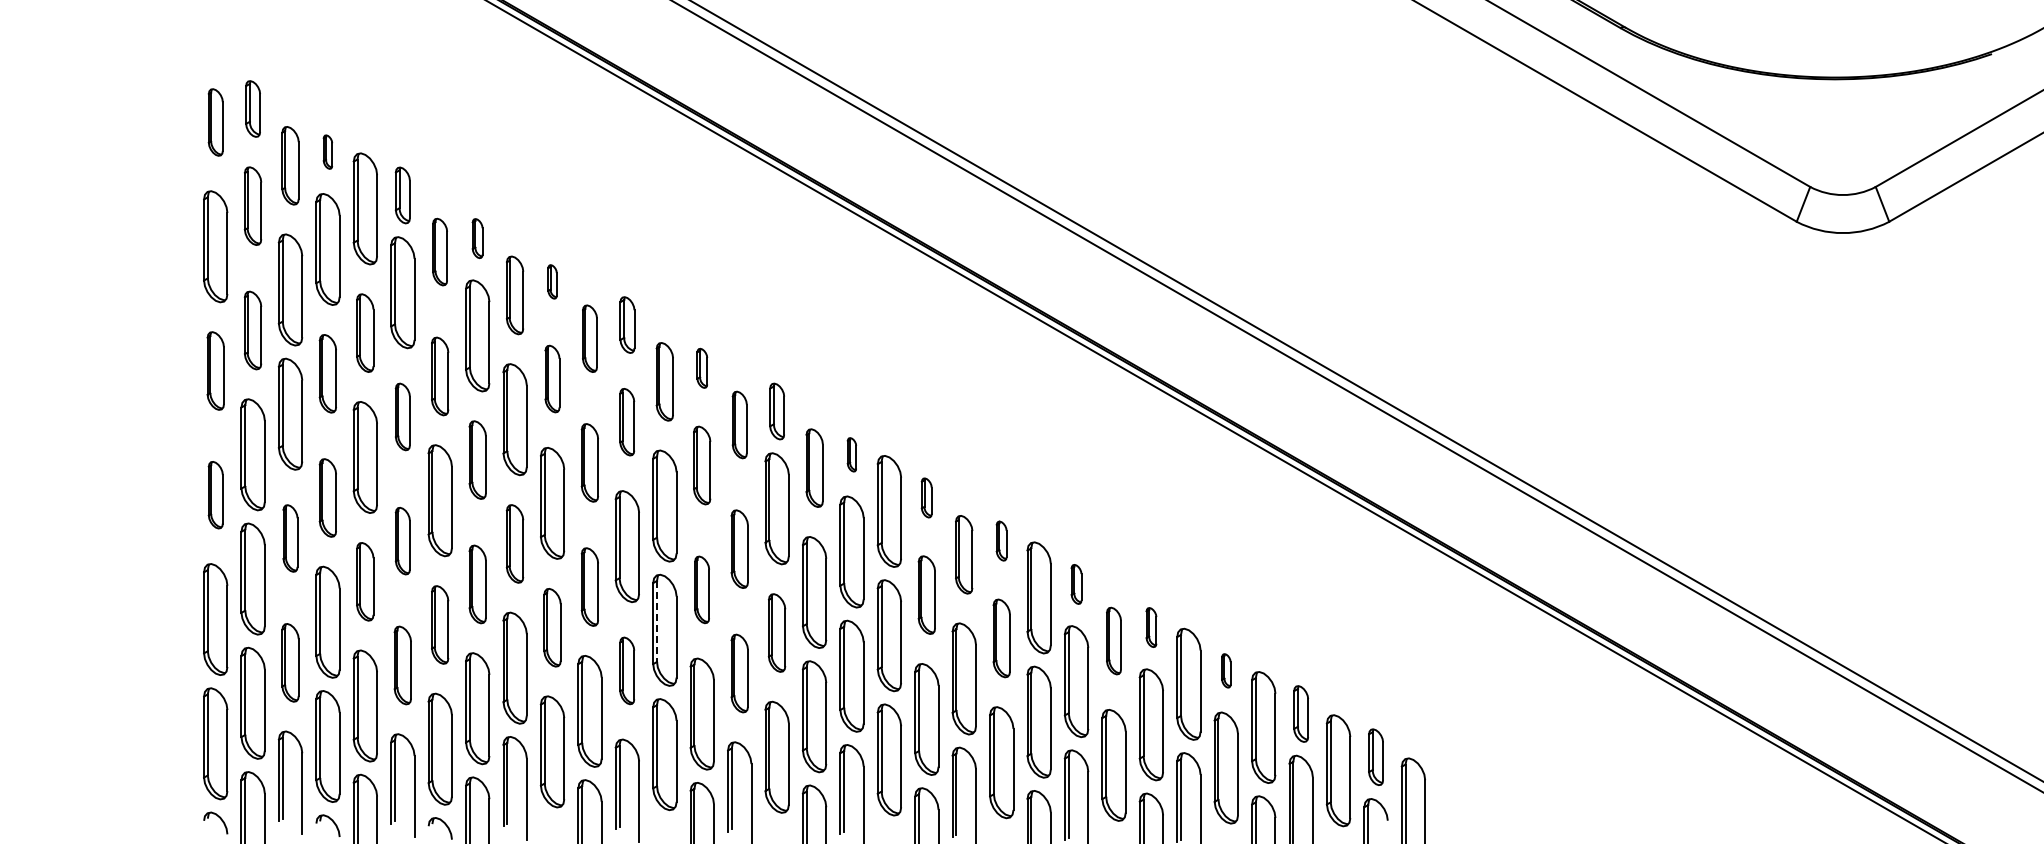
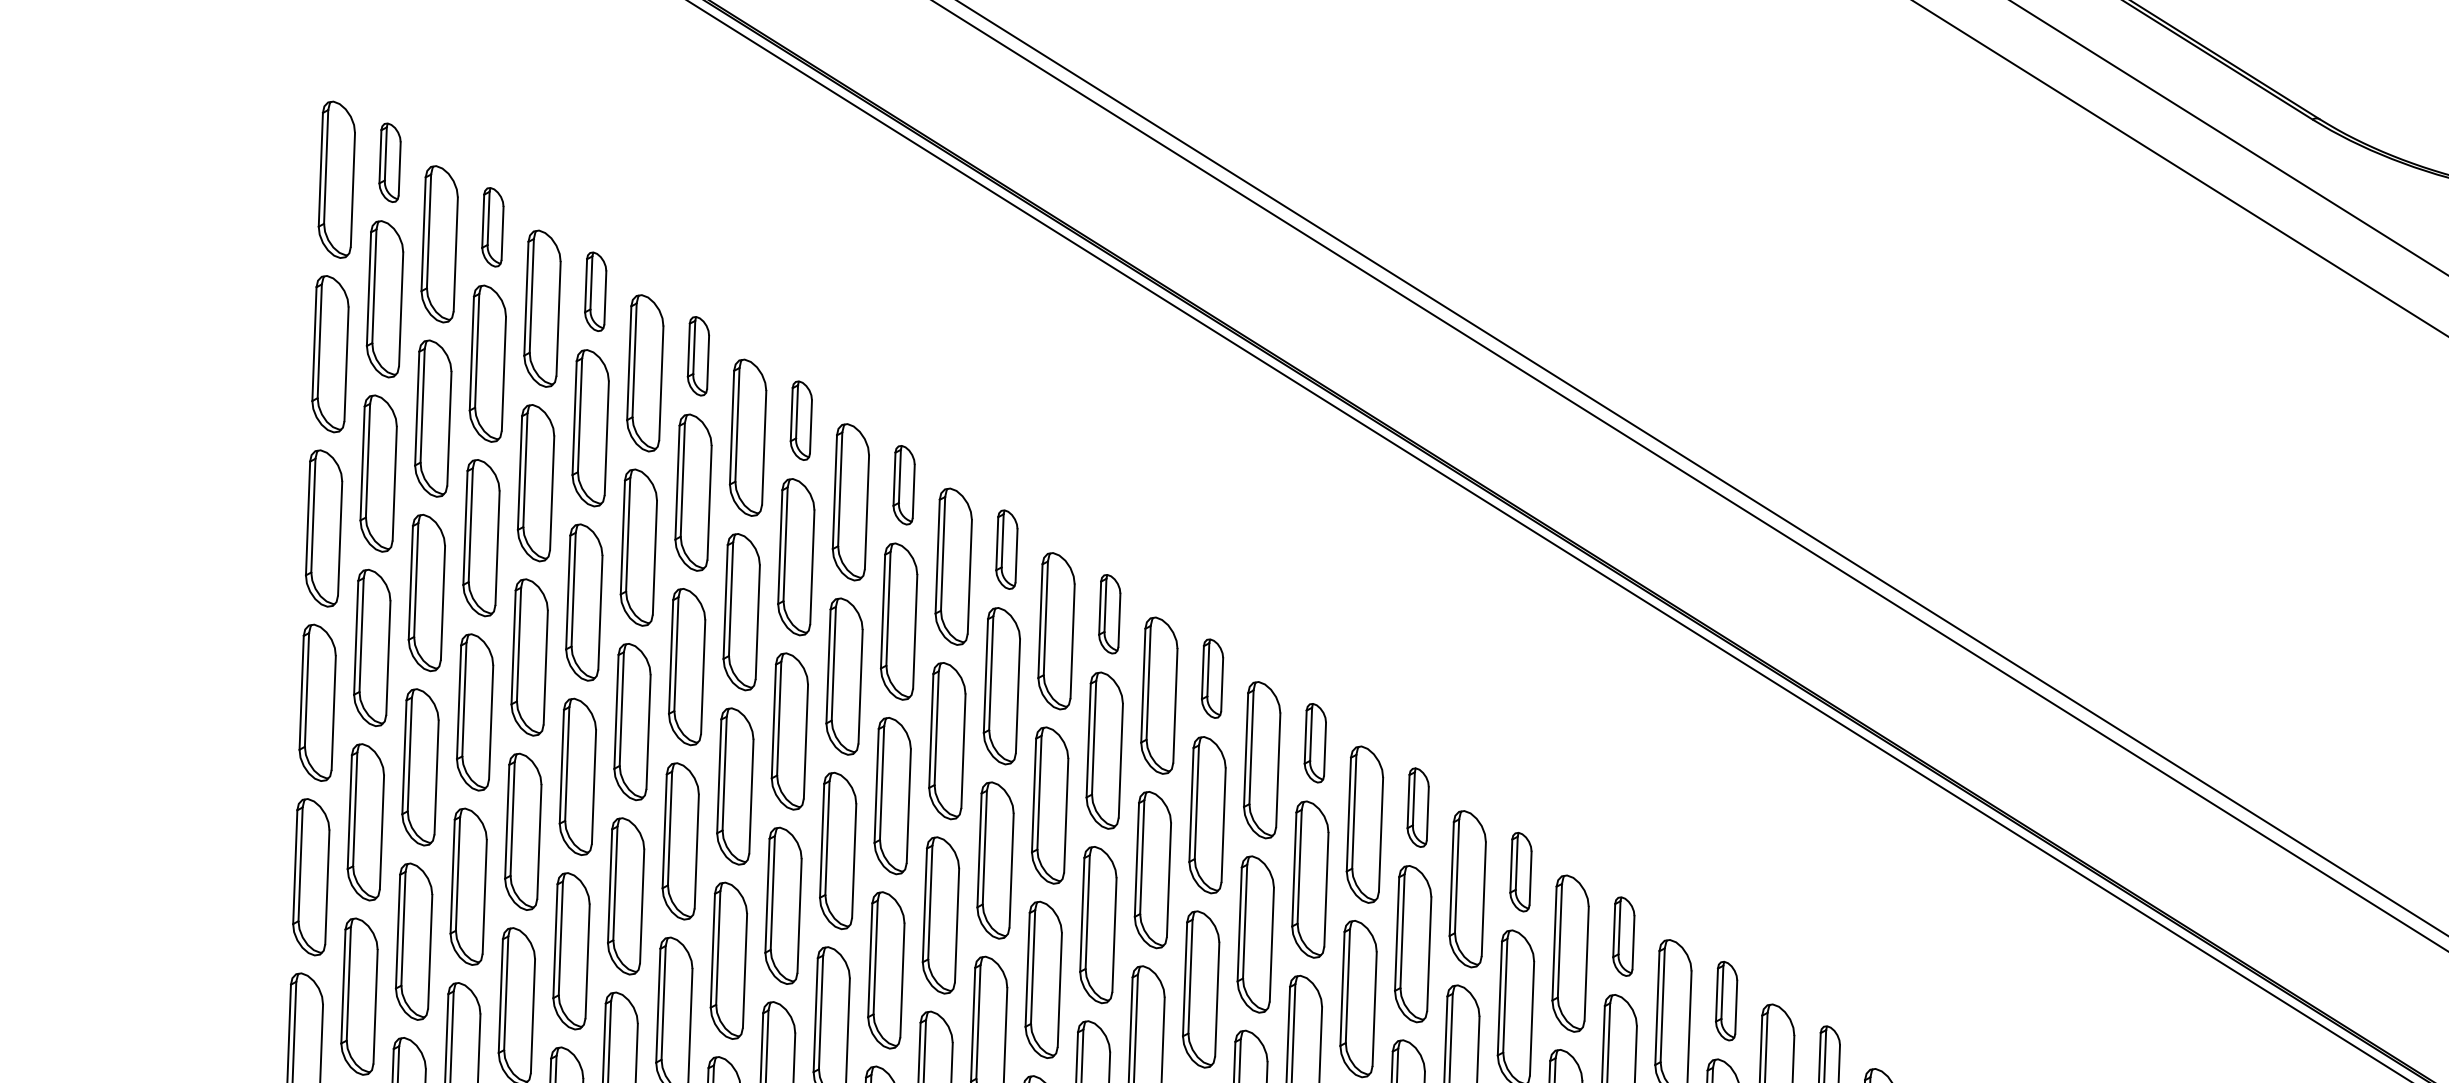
part: (215, 122) -> (336, 179), size x1.67
part: (327, 151) -> (492, 226), size x1.67
part: (290, 165) -> (439, 243), size x1.43
part: (252, 205) -> (384, 298), size x1.43
part: (477, 238) -> (698, 356), size x1.43
part: (439, 251) -> (644, 372), size x1.67
part: (552, 281) -> (801, 420), size x1.67
part: (514, 295) -> (747, 437), size x1.43
part: (252, 330) -> (377, 473), size x1.43
part: (364, 332) -> (534, 482), size x1.43
part: (589, 338) -> (850, 502), size x1.67
part: (702, 368) -> (1007, 550), size x1.43
part: (215, 370) -> (323, 527), size x1.43
part: (327, 373) -> (480, 537), size x1.43
part: (439, 376) -> (637, 547), size x1.43
part: (552, 378) -> (796, 556), size x1.67
part: (664, 381) -> (953, 566), size x1.43
part: (402, 416) -> (583, 601), size x1.67
part: (626, 421) -> (897, 620), size x1.67
part: (739, 424) -> (1056, 630), size x1.67
part: (851, 454) -> (1211, 678), size x1.67
part: (477, 459) -> (686, 666), size x1.43
part: (589, 462) -> (843, 676), size x1.43
part: (701, 465) -> (1000, 686), size x1.43
part: (814, 467) -> (1159, 694), size x1.43
part: (215, 494) -> (317, 701), size x1.67
part: (327, 497) -> (474, 711), size x1.43
part: (926, 497) -> (1314, 742), size x1.43
part: (290, 538) -> (420, 767), size x1.67
part: (402, 540) -> (577, 775), size x1.67
part: (1001, 540) -> (1417, 806), size x1.43
part: (514, 543) -> (734, 785), size x1.43
part: (739, 548) -> (1049, 804), size x1.43
part: (963, 554) -> (1363, 824), size x1.43
part: (364, 581) -> (521, 831), size x1.43
part: (477, 584) -> (680, 841), size x1.43
part: (1076, 584) -> (1520, 872), size x1.43
part: (589, 586) -> (837, 850), size x1.43
part: (701, 589) -> (994, 860), size x1.67
part: (926, 594) -> (1309, 878), size x1.43
line: (657, 621) -> (930, 902), dashed -> solid
part: (439, 624) -> (624, 895), size x1.43
part: (552, 627) -> (783, 905), size x1.43
part: (1151, 627) -> (1623, 936), size x1.43
part: (776, 632) -> (1097, 924), size x1.43
part: (1001, 638) -> (1412, 944), size x1.43
part: (1113, 640) -> (1569, 952), size x1.67
part: (290, 662) -> (413, 941), size x1.43
part: (402, 665) -> (570, 951), size x1.43
part: (626, 670) -> (884, 969), size x1.67
part: (1226, 670) -> (1726, 1000), size x1.67
part: (739, 673) -> (1043, 979), size x1.43

